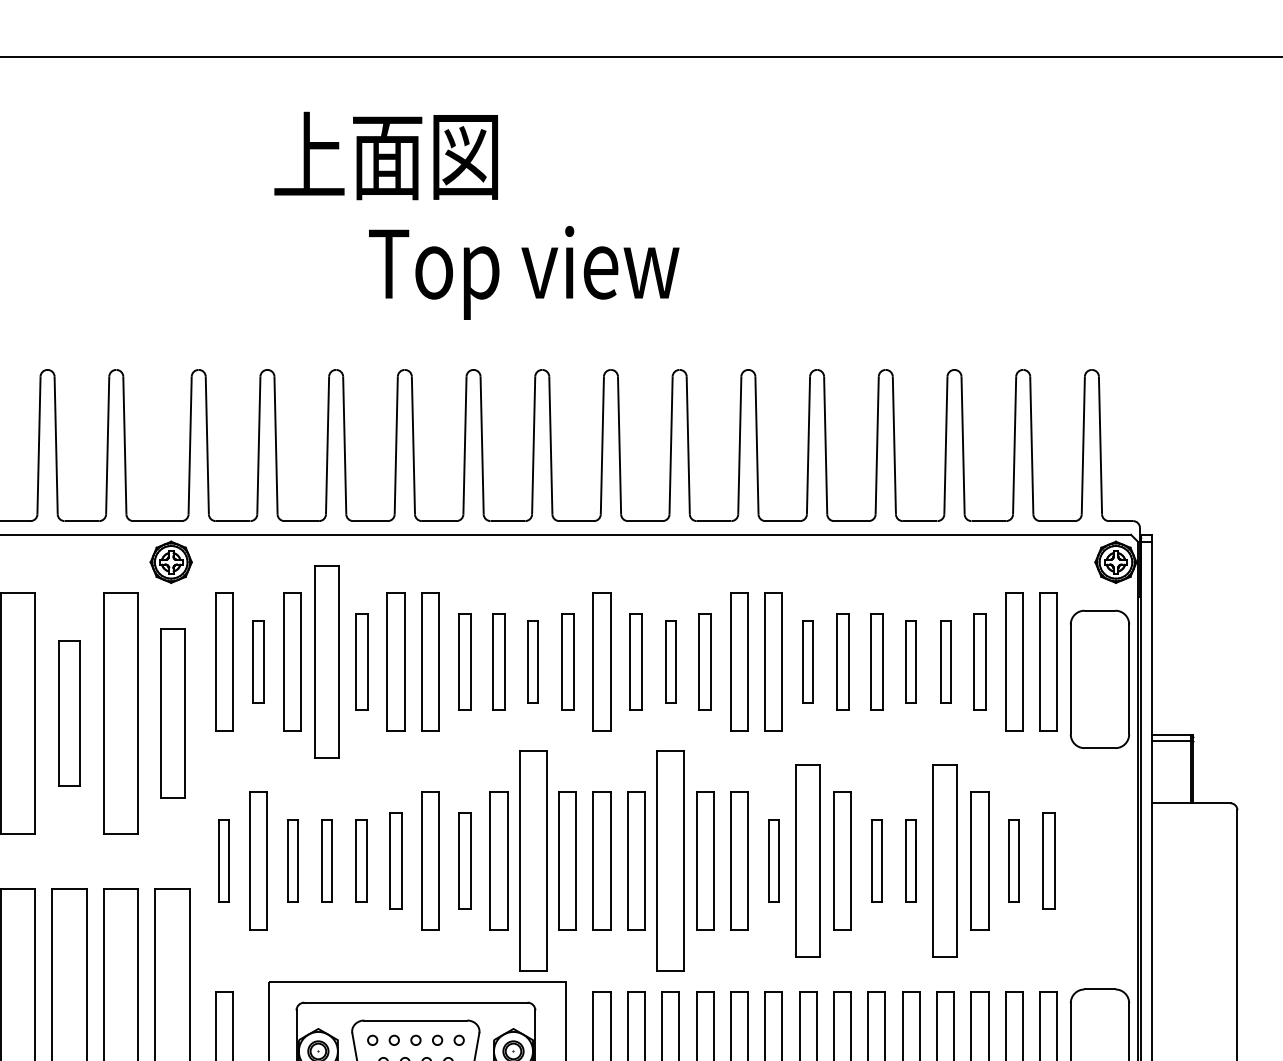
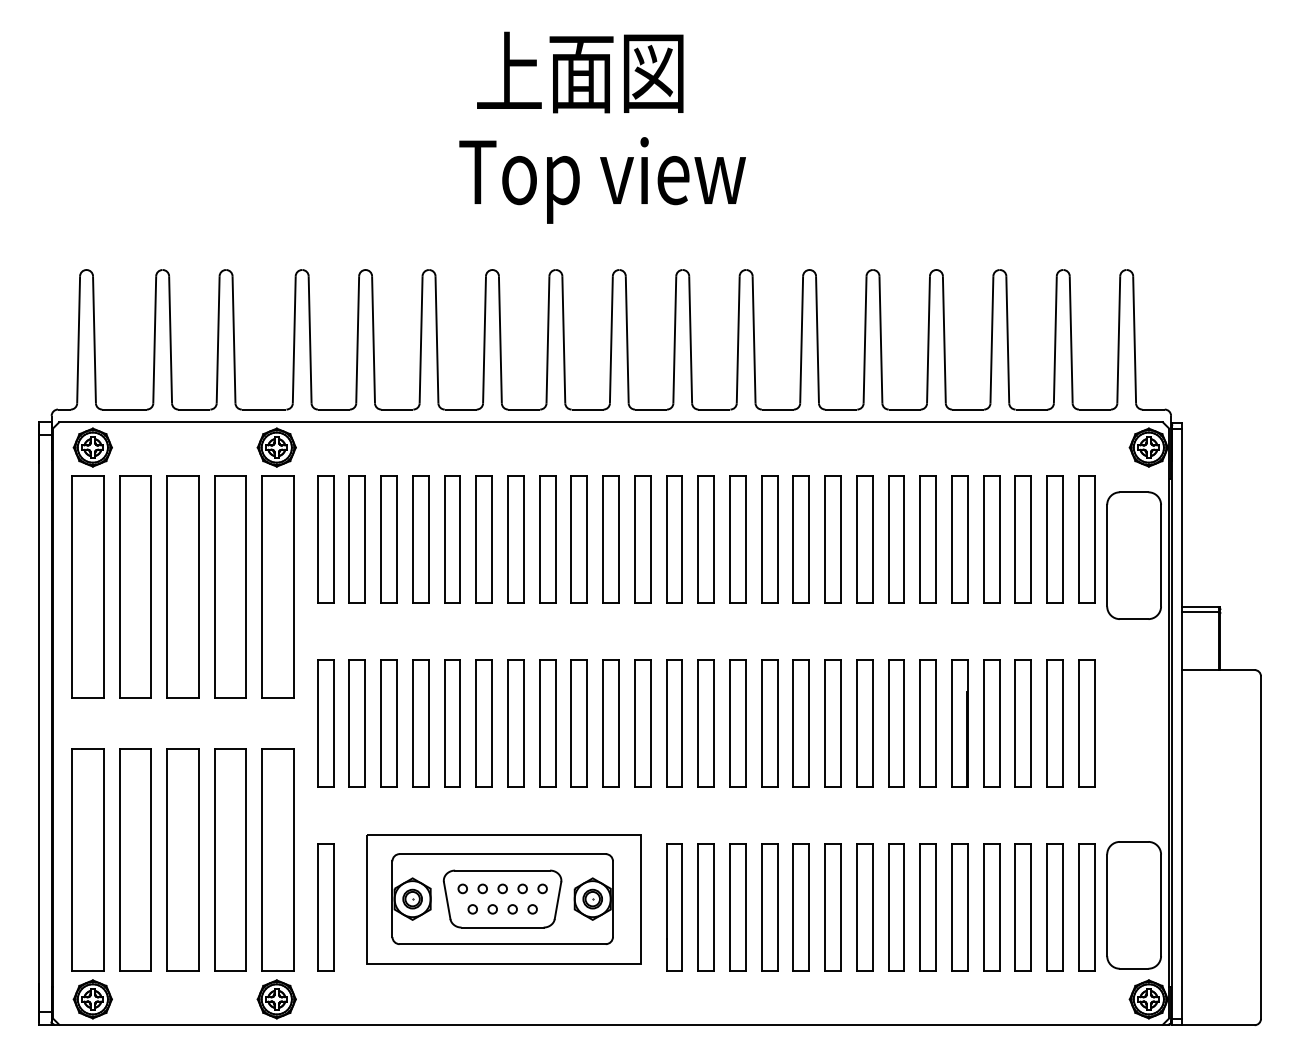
text: (386, 155) -> (580, 72), moved
part: (257, 661) -> (356, 539), size x1.67
part: (326, 661) -> (420, 539), size x0.71
part: (361, 661) -> (452, 539), size x1.43
part: (464, 661) -> (547, 539), size x1.43
part: (498, 661) -> (578, 539), size x1.43
part: (532, 661) -> (610, 539), size x1.67
part: (567, 661) -> (642, 539), size x1.43
part: (635, 661) -> (705, 539), size x1.43
part: (670, 661) -> (737, 539), size x1.67
part: (704, 661) -> (769, 539), size x1.43
part: (807, 661) -> (864, 539), size x1.67
part: (842, 661) -> (896, 539), size x1.43
part: (876, 661) -> (927, 539), size x1.43
part: (910, 661) -> (959, 539), size x1.67
part: (945, 661) -> (991, 539), size x1.67
part: (979, 661) -> (1022, 539), size x1.43
part: (69, 712) -> (182, 586), size x1.67
part: (171, 712) -> (277, 586), size x1.43
part: (223, 861) -> (325, 723), size x1.67
part: (292, 861) -> (388, 723), size x1.67
part: (326, 861) -> (420, 723), size x1.67
part: (361, 861) -> (452, 723), size x1.67
part: (395, 861) -> (483, 723), size x1.43
part: (464, 861) -> (547, 723), size x1.43
part: (532, 861) -> (610, 723), size x0.62
part: (670, 861) -> (737, 723), size x0.62
part: (773, 861) -> (832, 723), size x1.67
part: (807, 861) -> (864, 723), size x0.71
part: (876, 861) -> (927, 723), size x1.67
part: (910, 861) -> (959, 723), size x1.67
part: (945, 861) -> (991, 723), size x0.71
part: (1013, 861) -> (1054, 723), size x1.67
part: (1048, 861) -> (1086, 723), size x1.43

